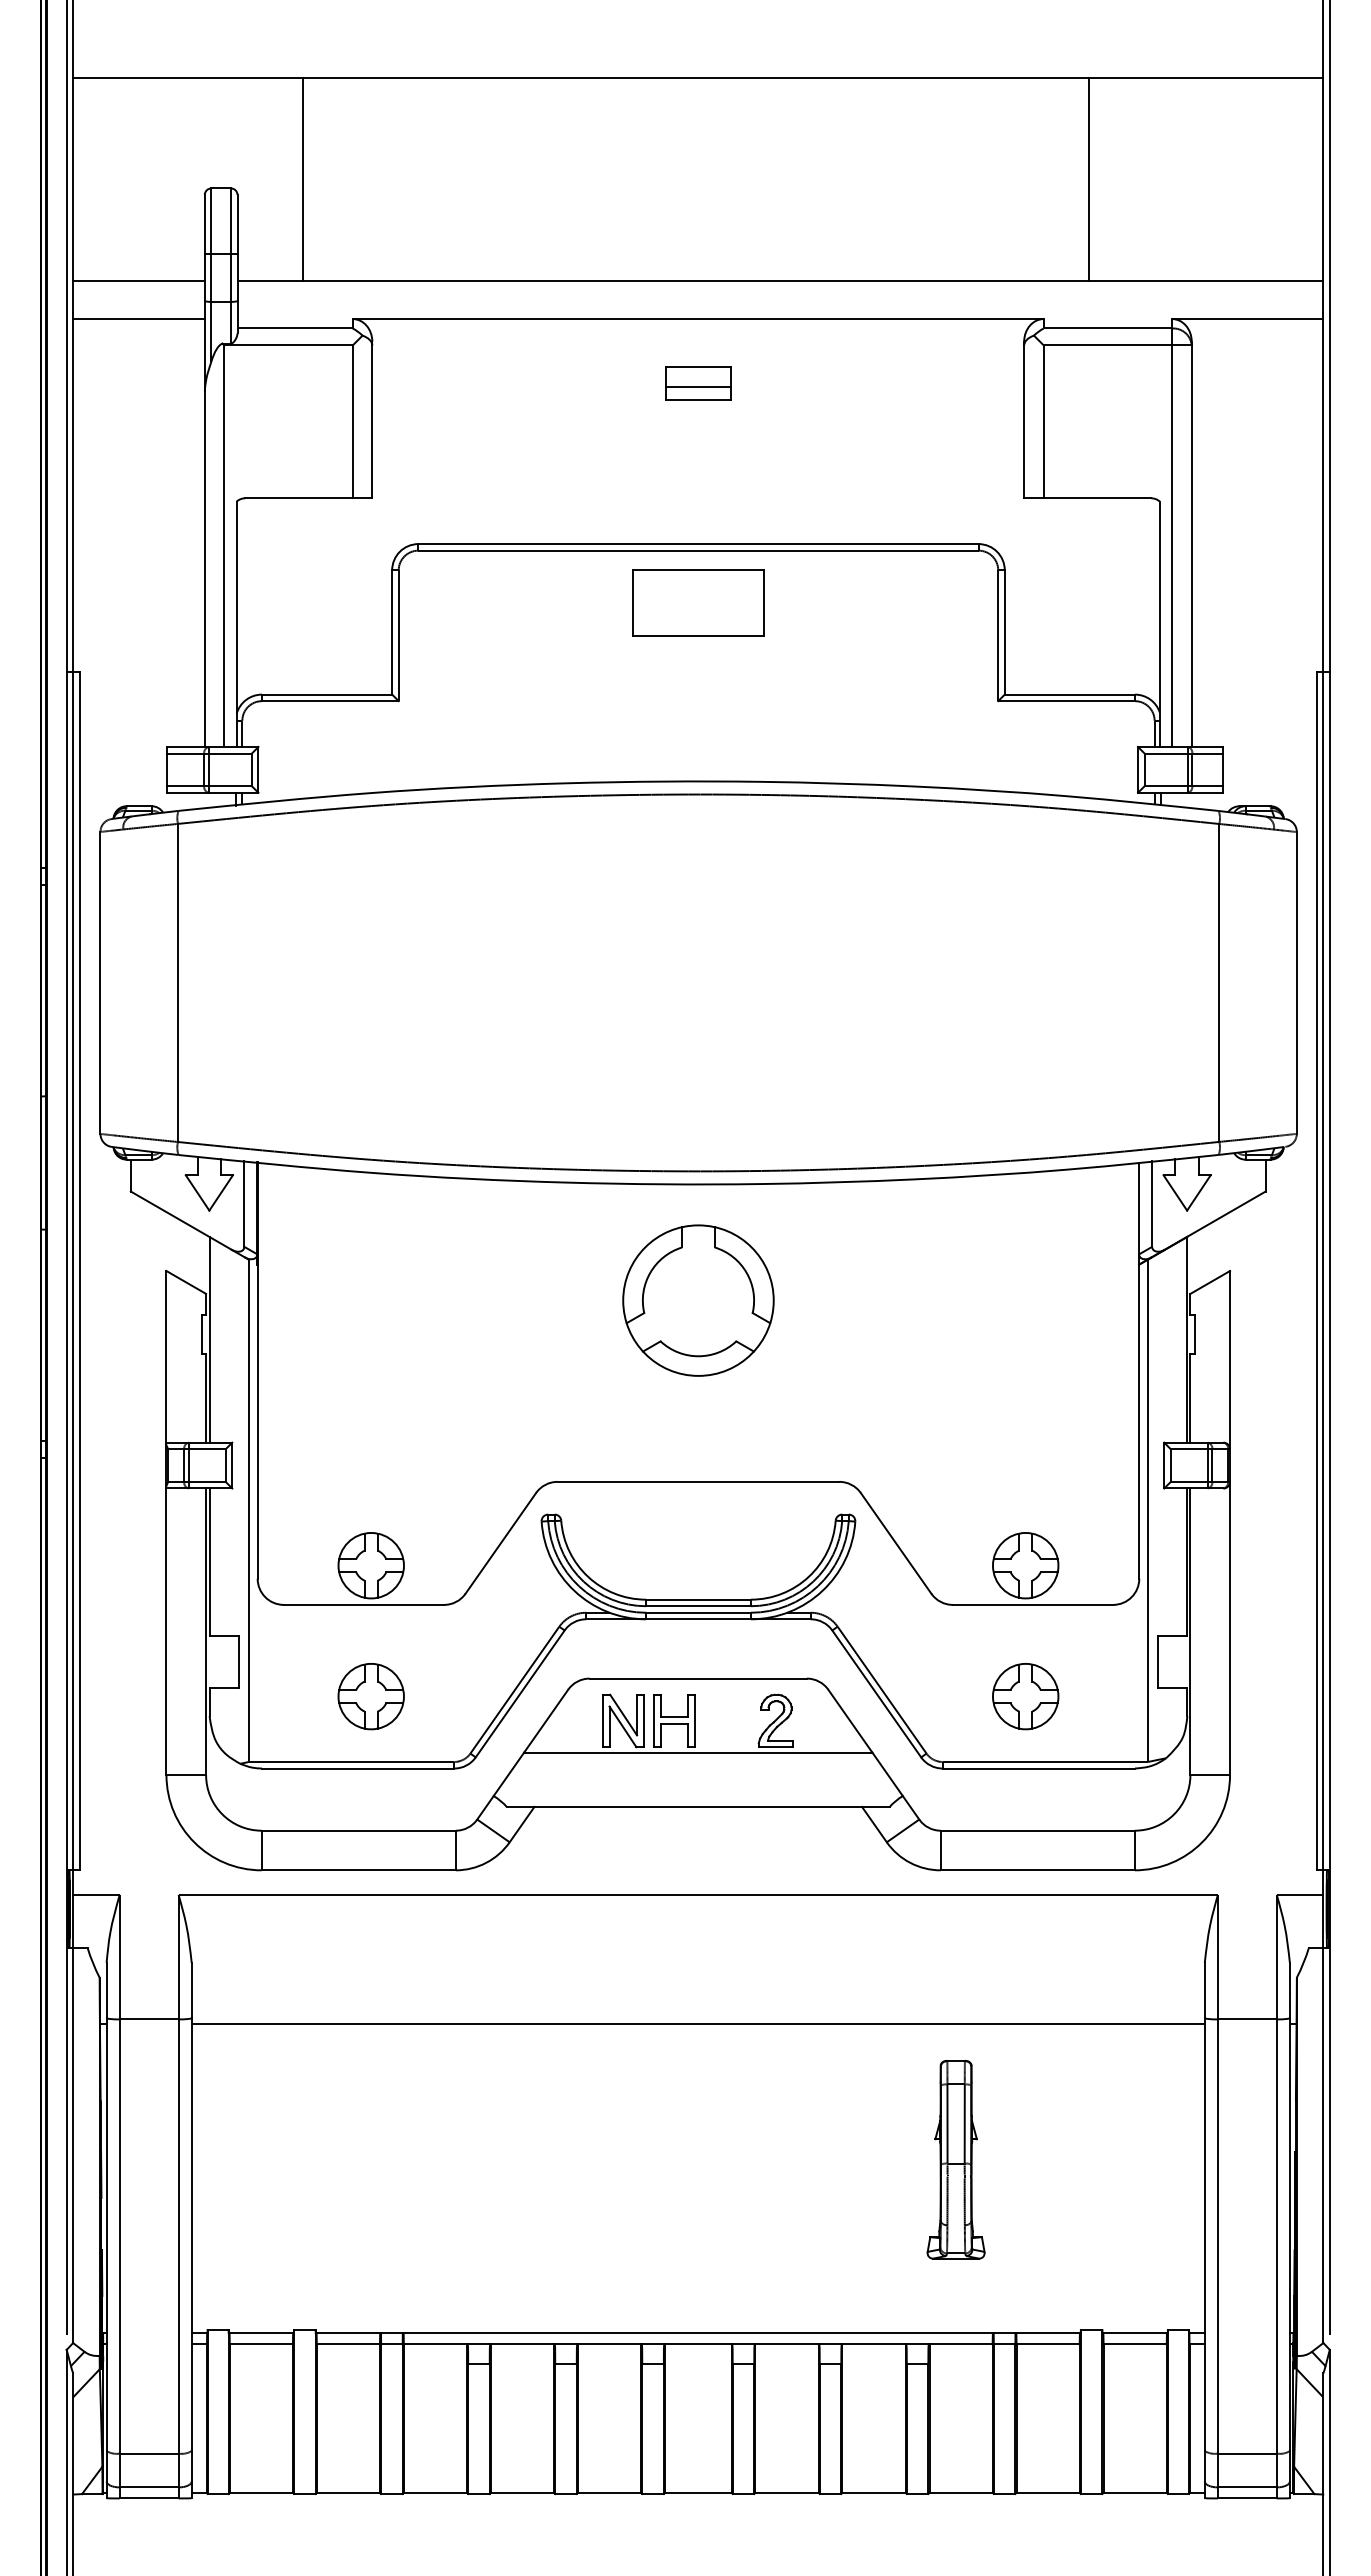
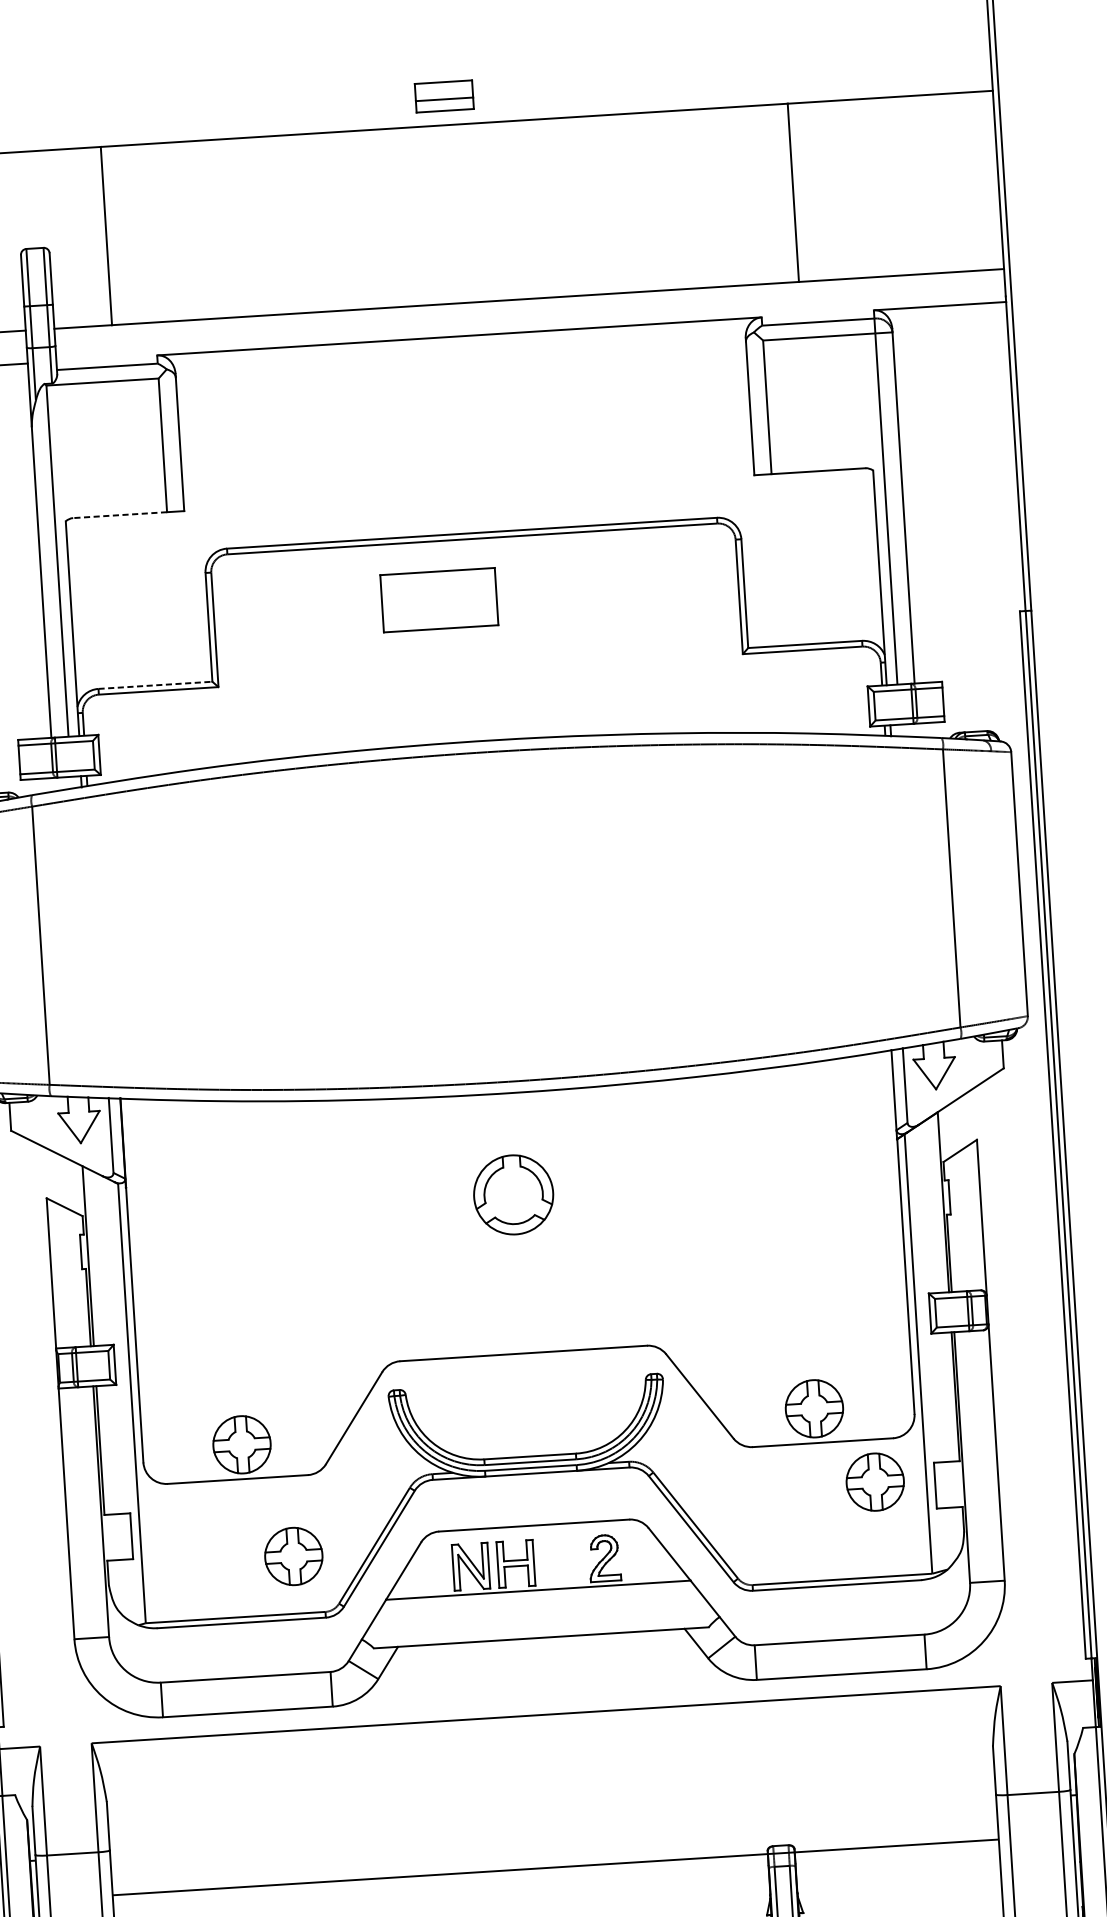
part: (698, 383) -> (444, 96), moved
line: (299, 498) -> (120, 515), solid -> dashed
part: (698, 602) -> (439, 599), moved
line: (327, 694) -> (155, 685), solid -> dashed
part: (698, 1300) -> (513, 1194), size x0.6
part: (370, 1696) -> (293, 1556), moved
part: (1025, 1696) -> (875, 1482), moved
line: (697, 2024) -> (555, 1867), moved

